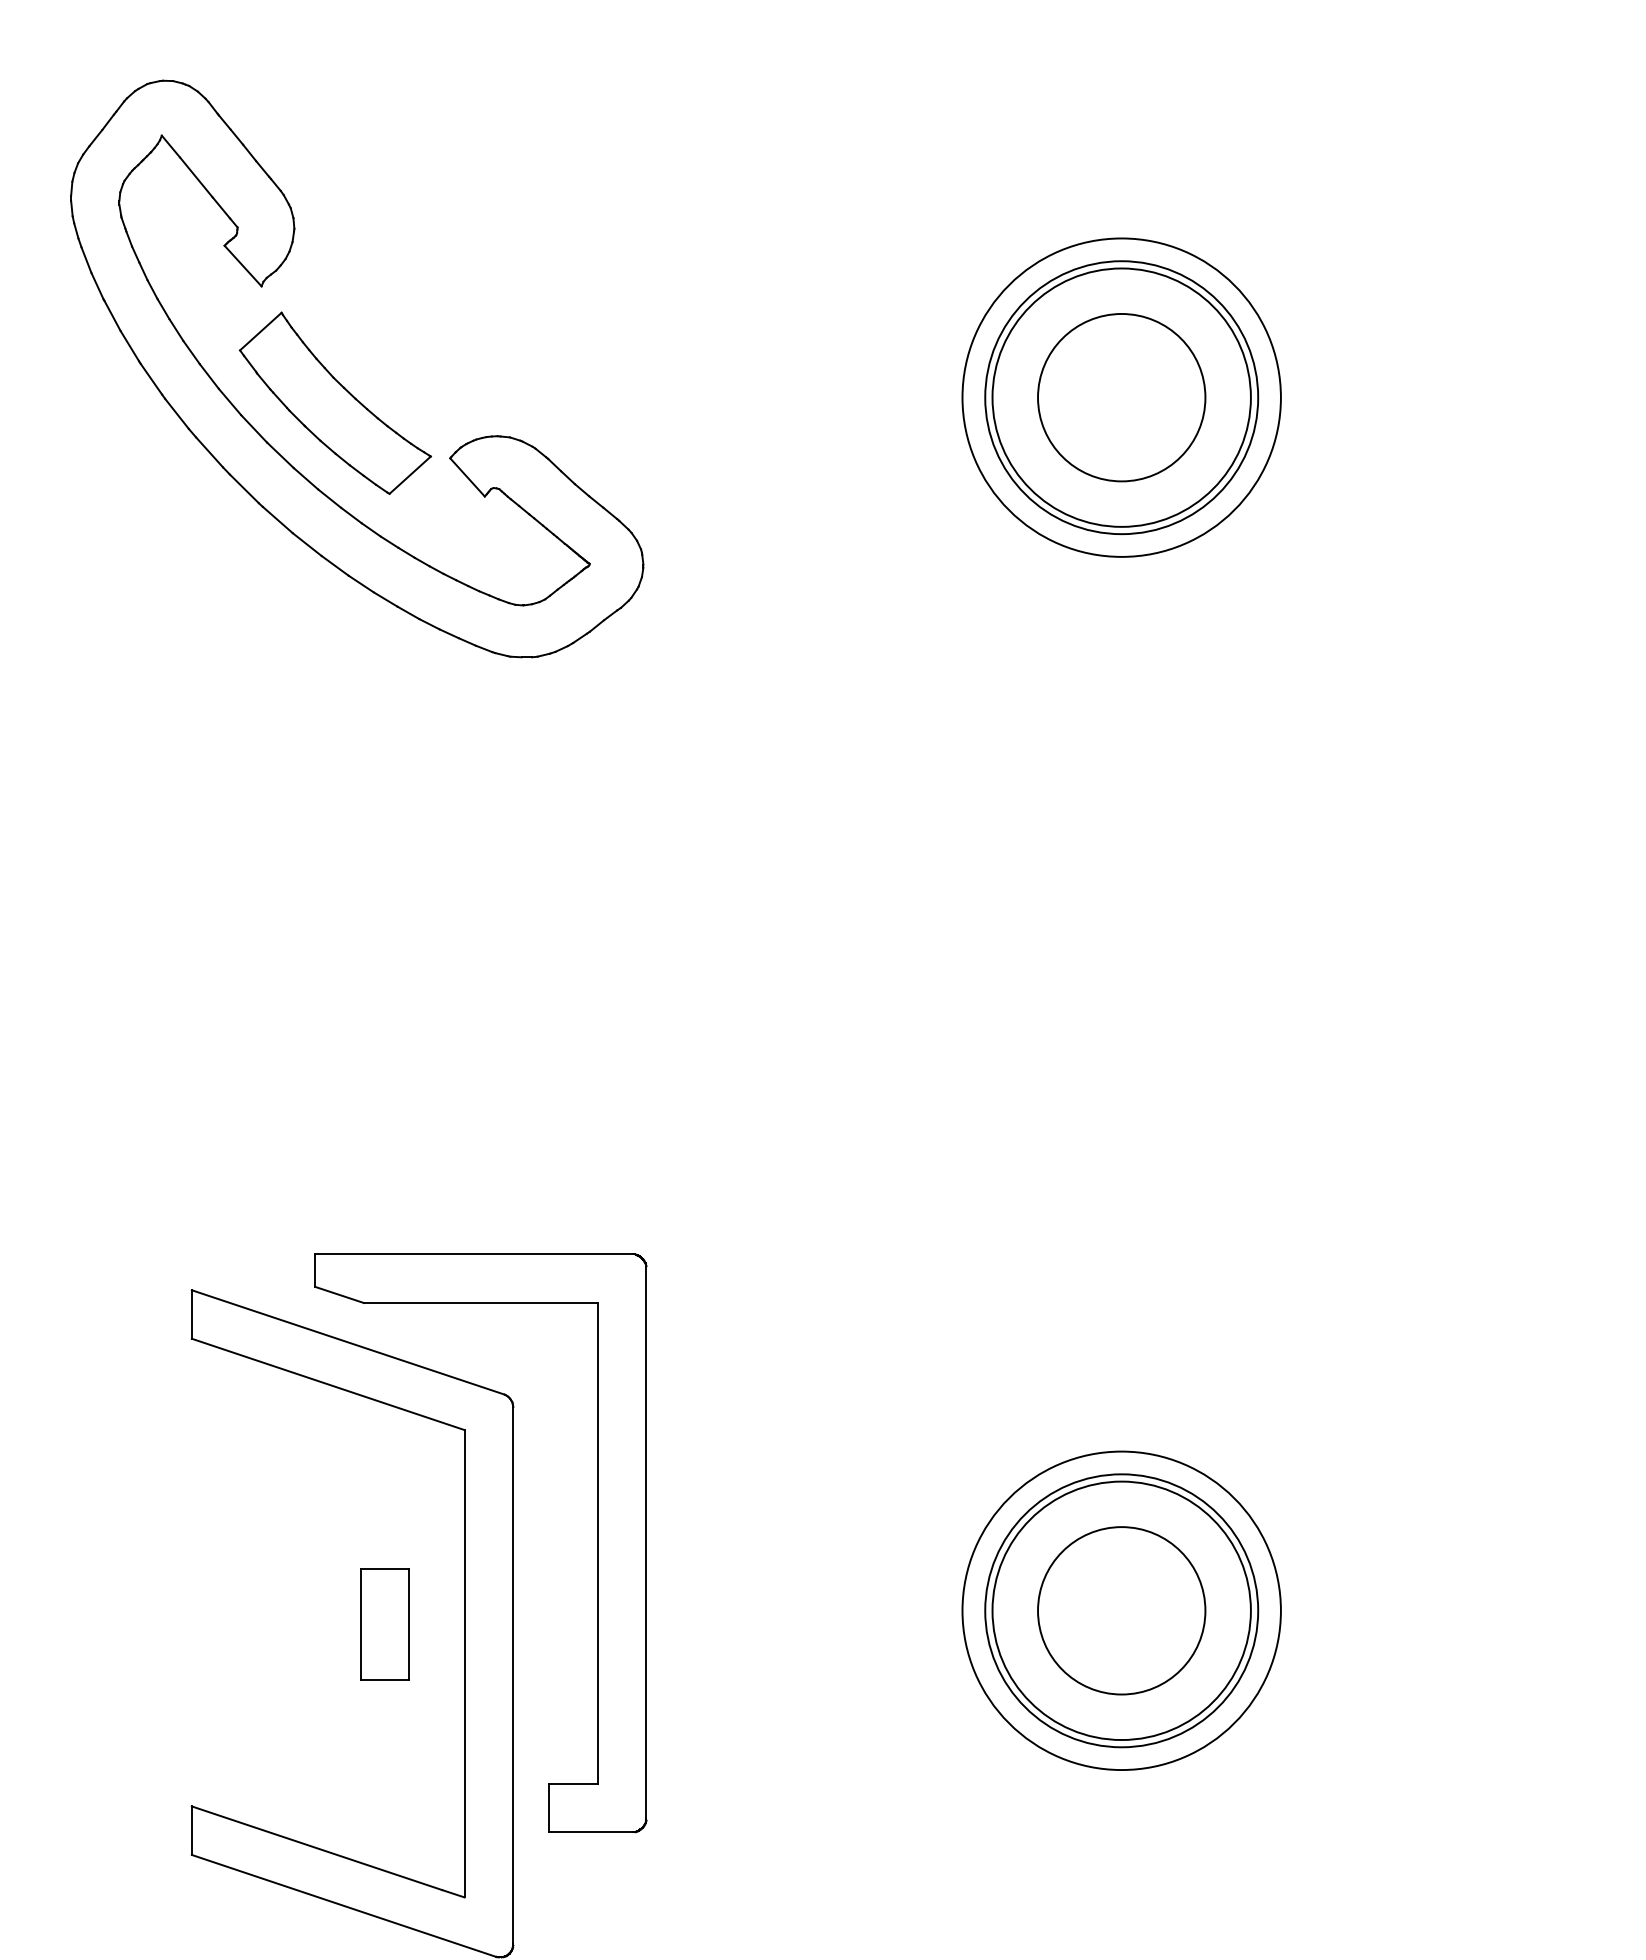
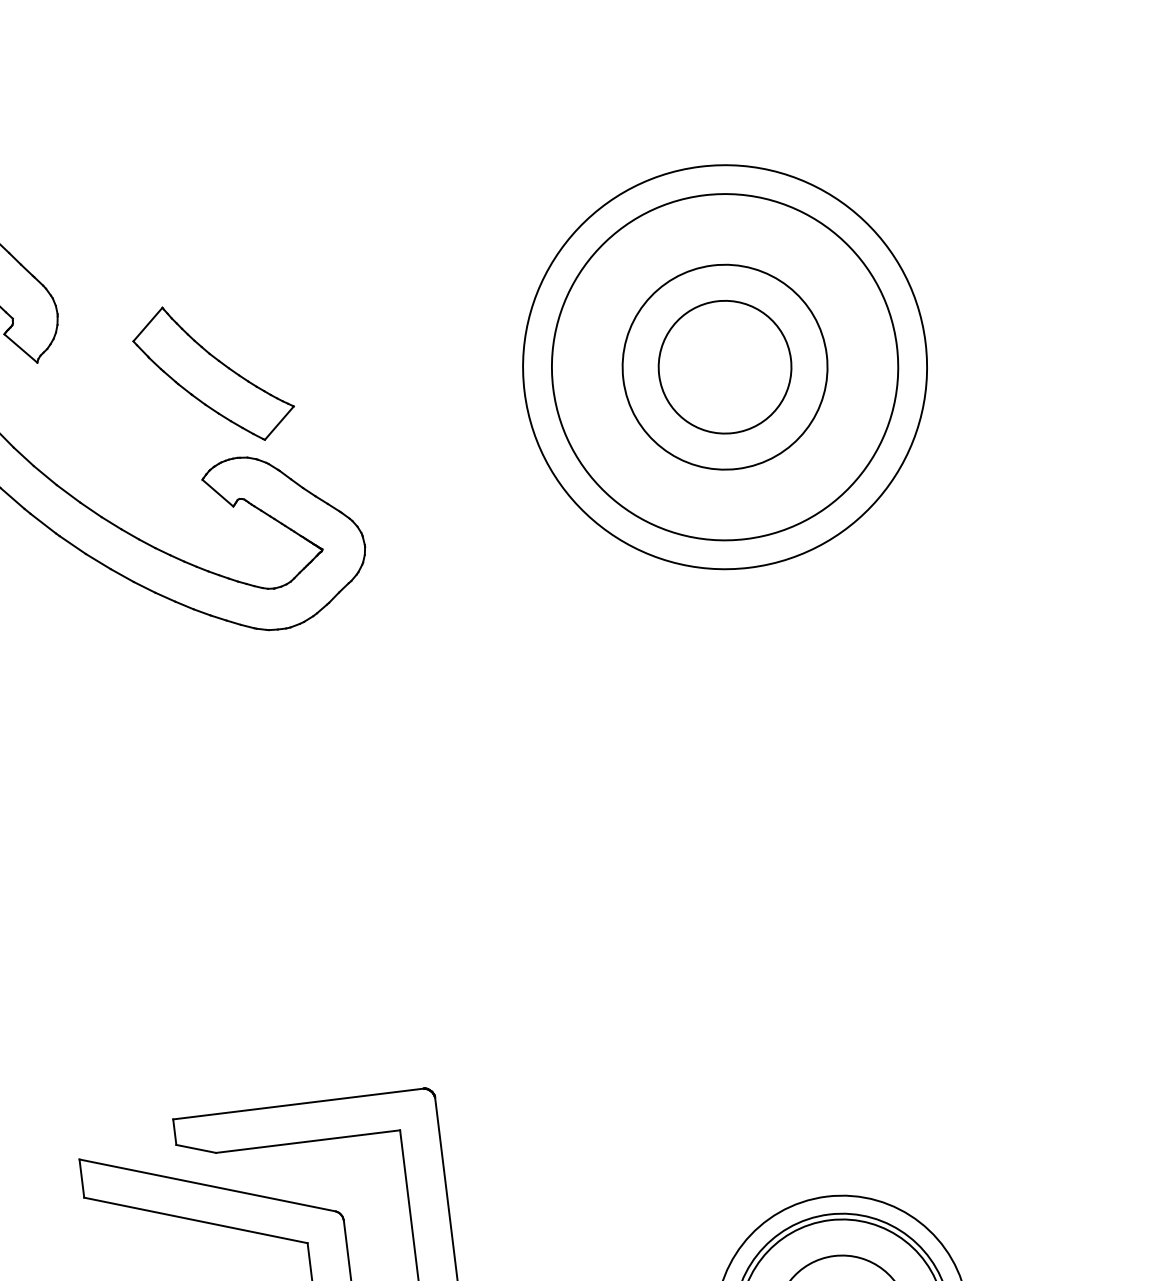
circle: (1121, 397) -> (724, 367), size x1.6
circle: (1121, 397) -> (724, 367), size x1.6
part: (334, 402) -> (212, 373), moved

